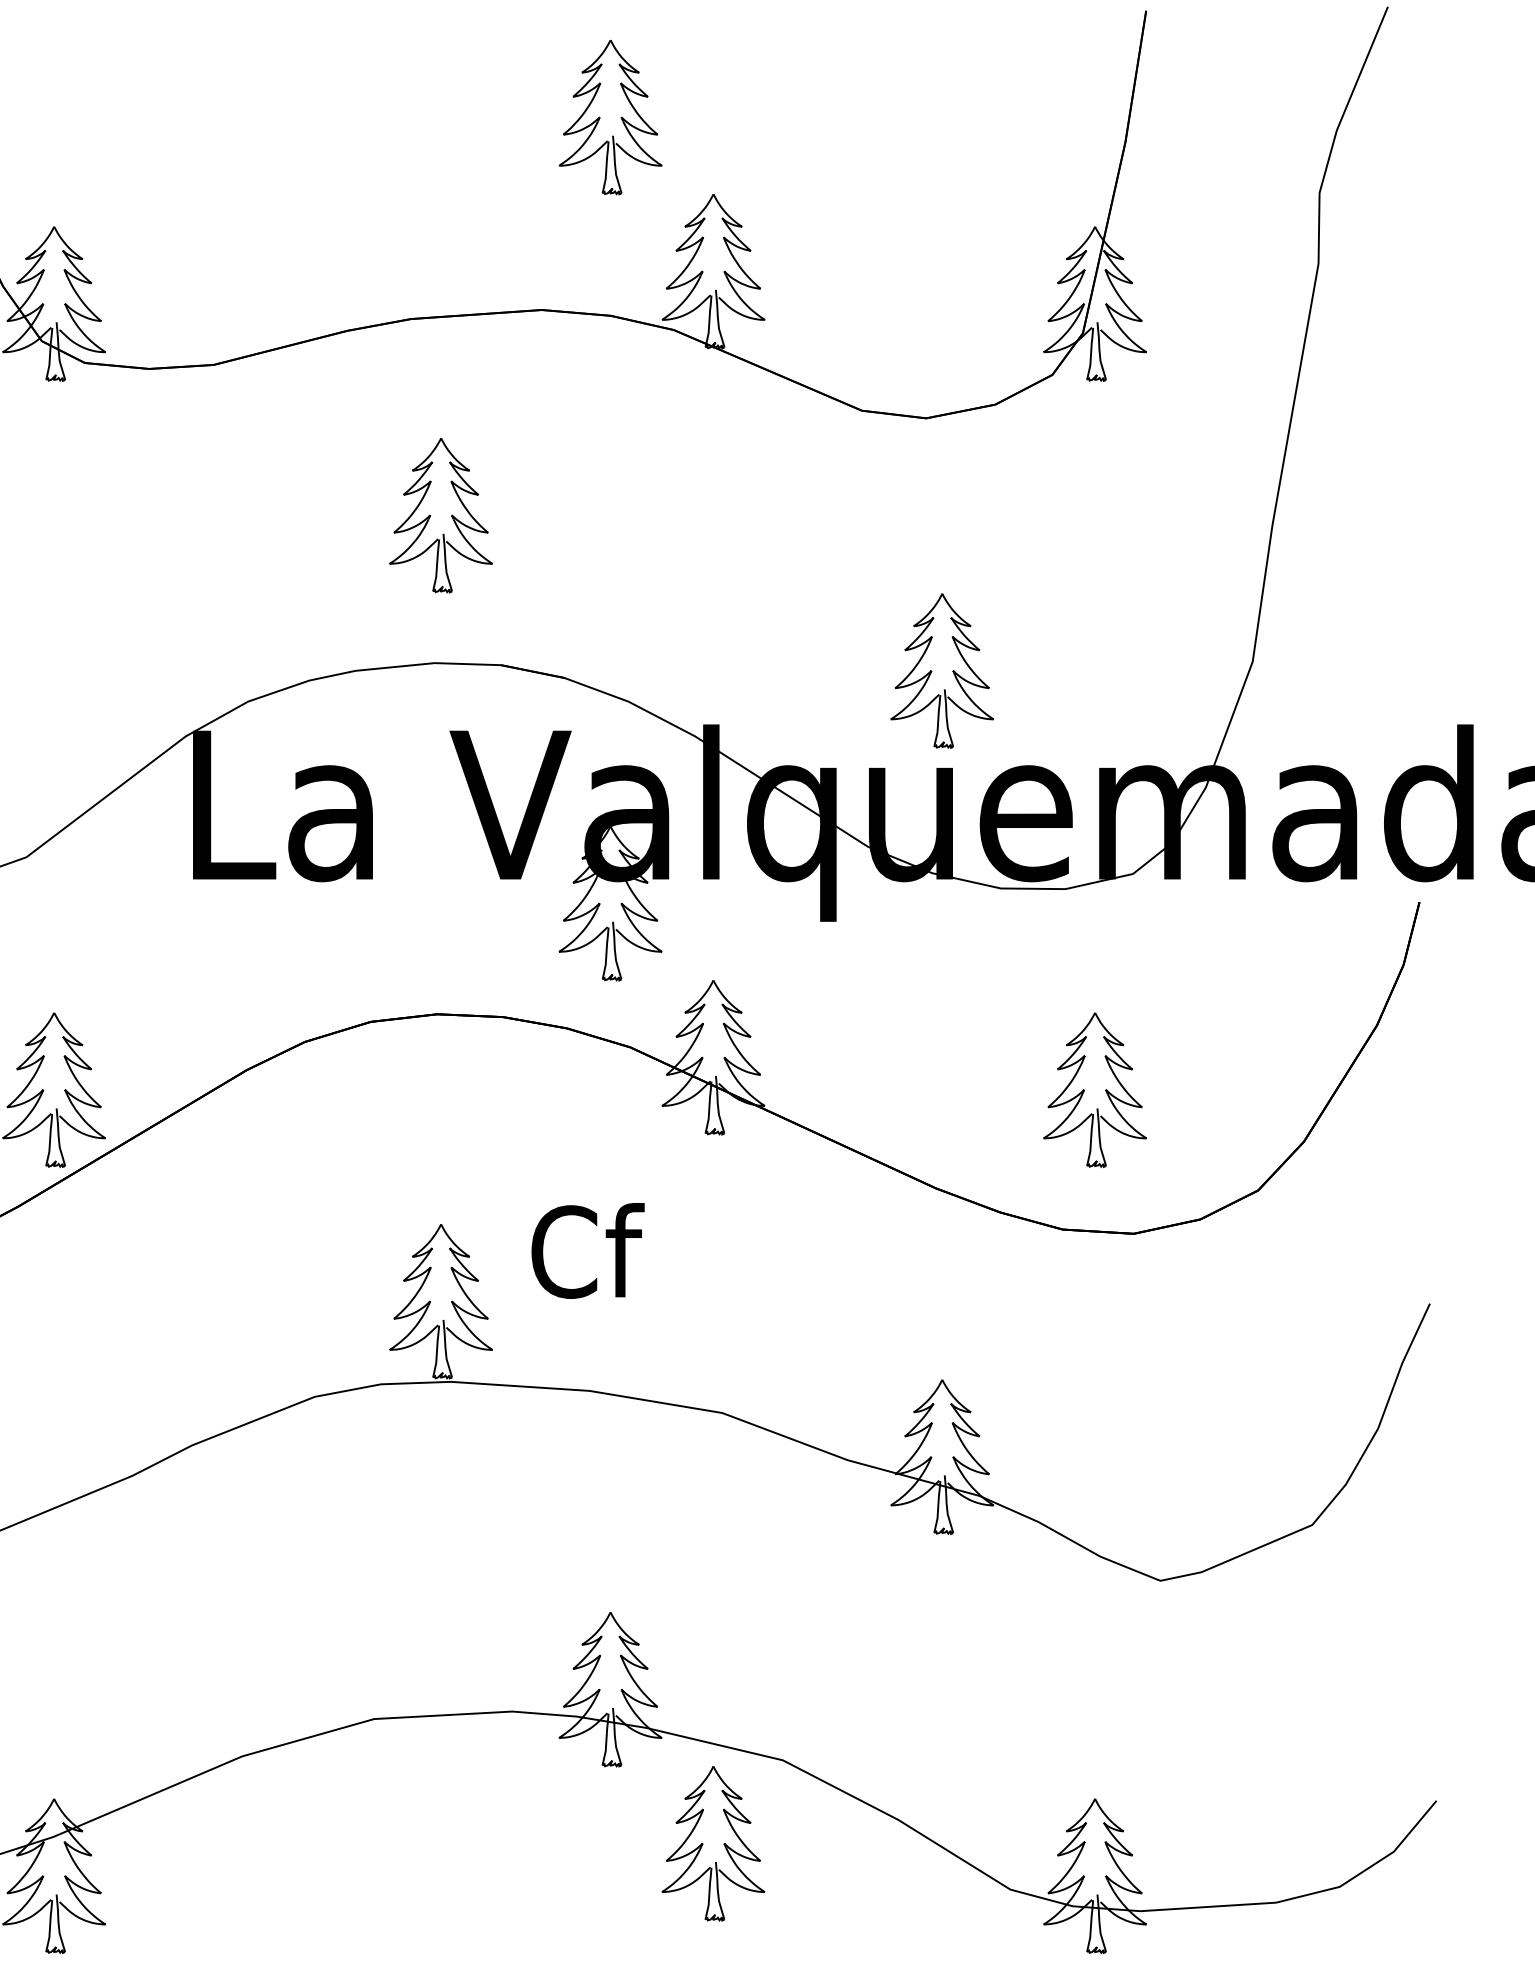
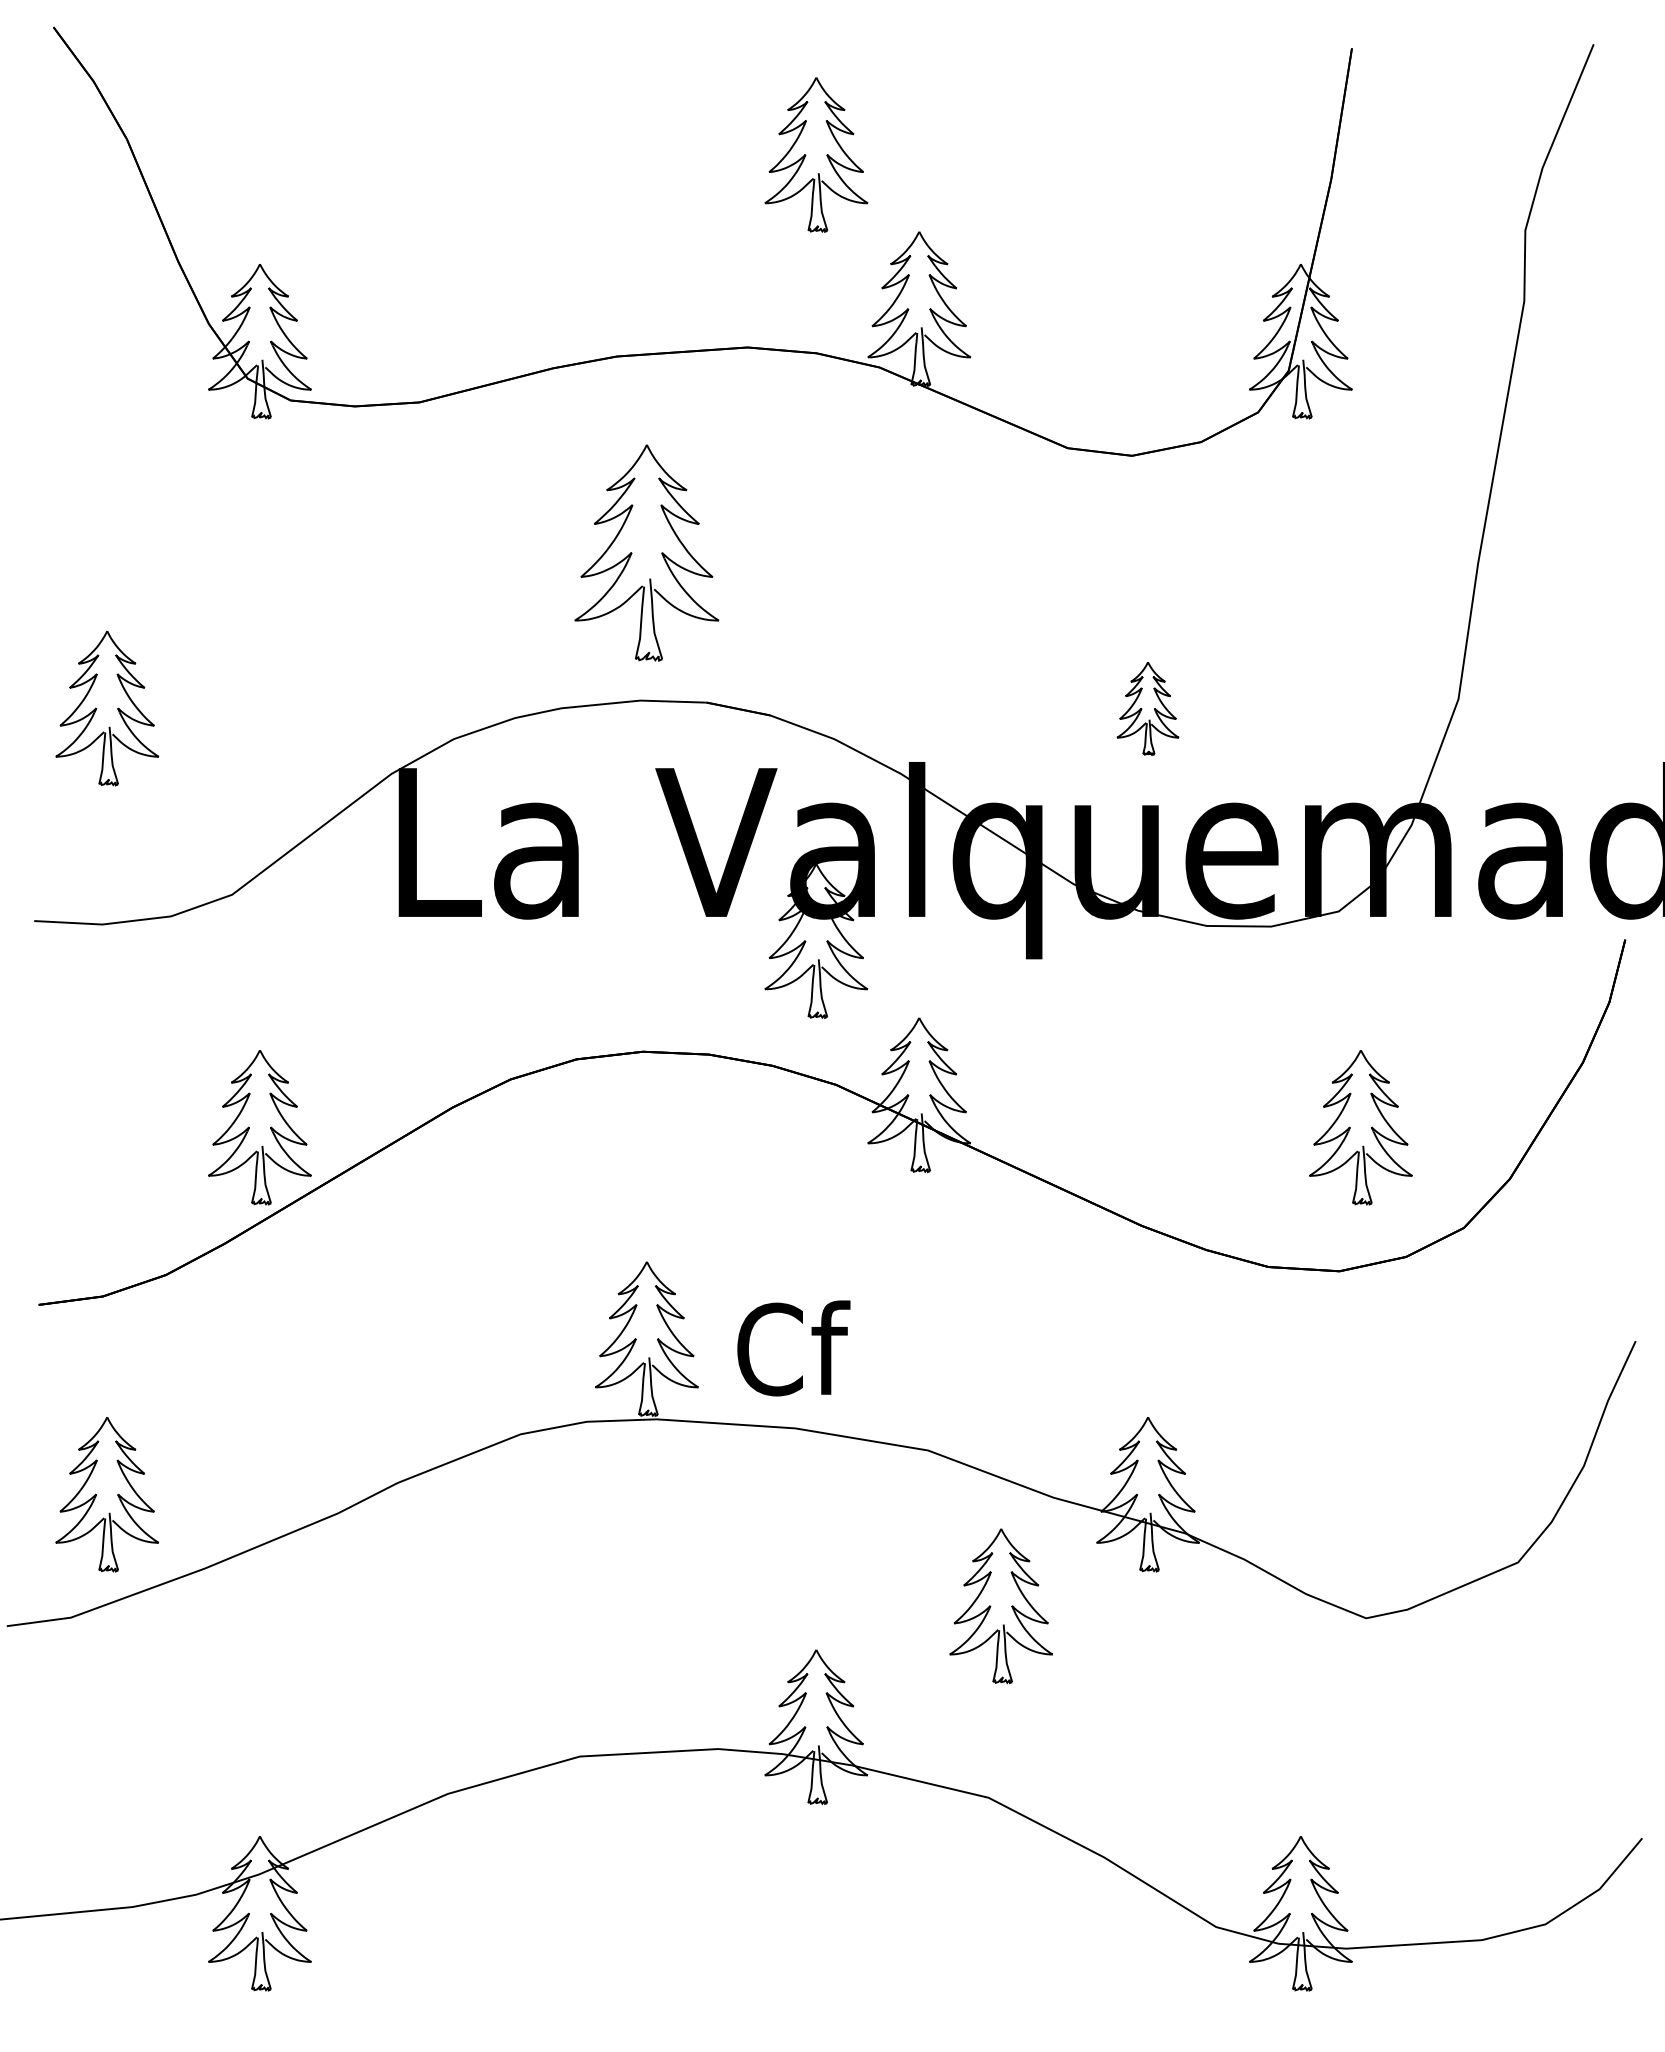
part: (440, 515) -> (646, 552), size x1.4
part: (941, 671) -> (1147, 708), size x0.6
part: (1084, 1090) -> (1350, 1127), moved
text: (587, 1251) -> (793, 1348), moved
part: (712, 1844) -> (1000, 1606), moved

